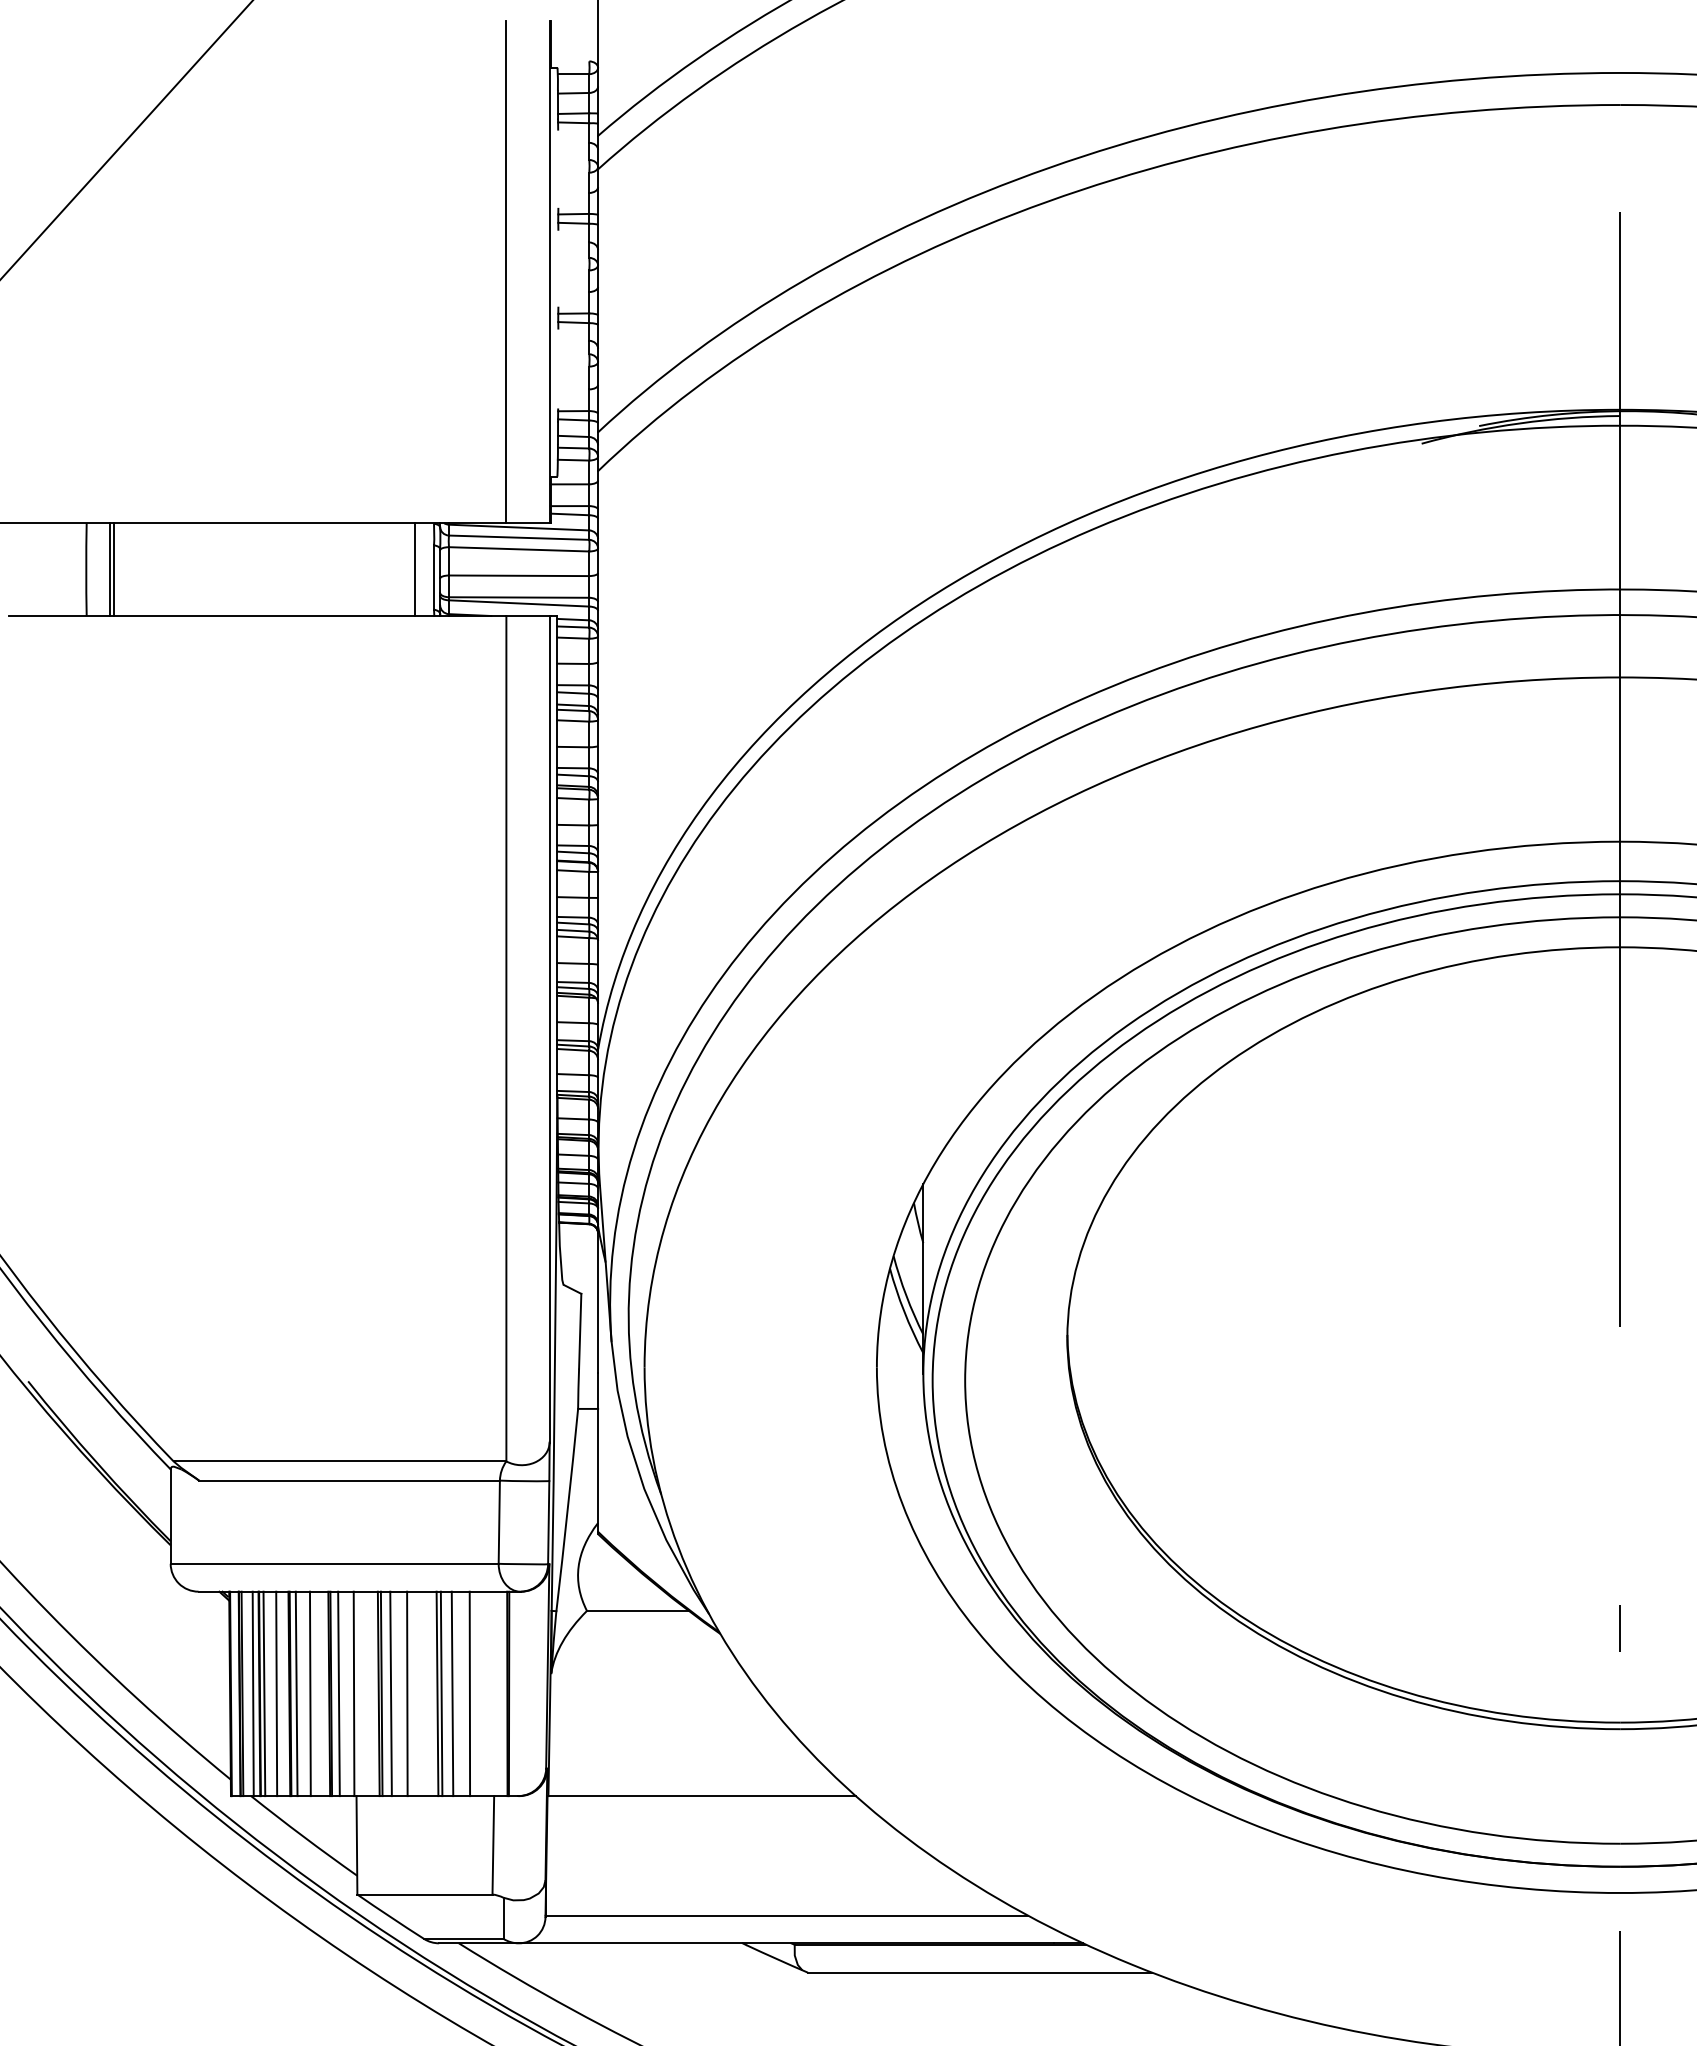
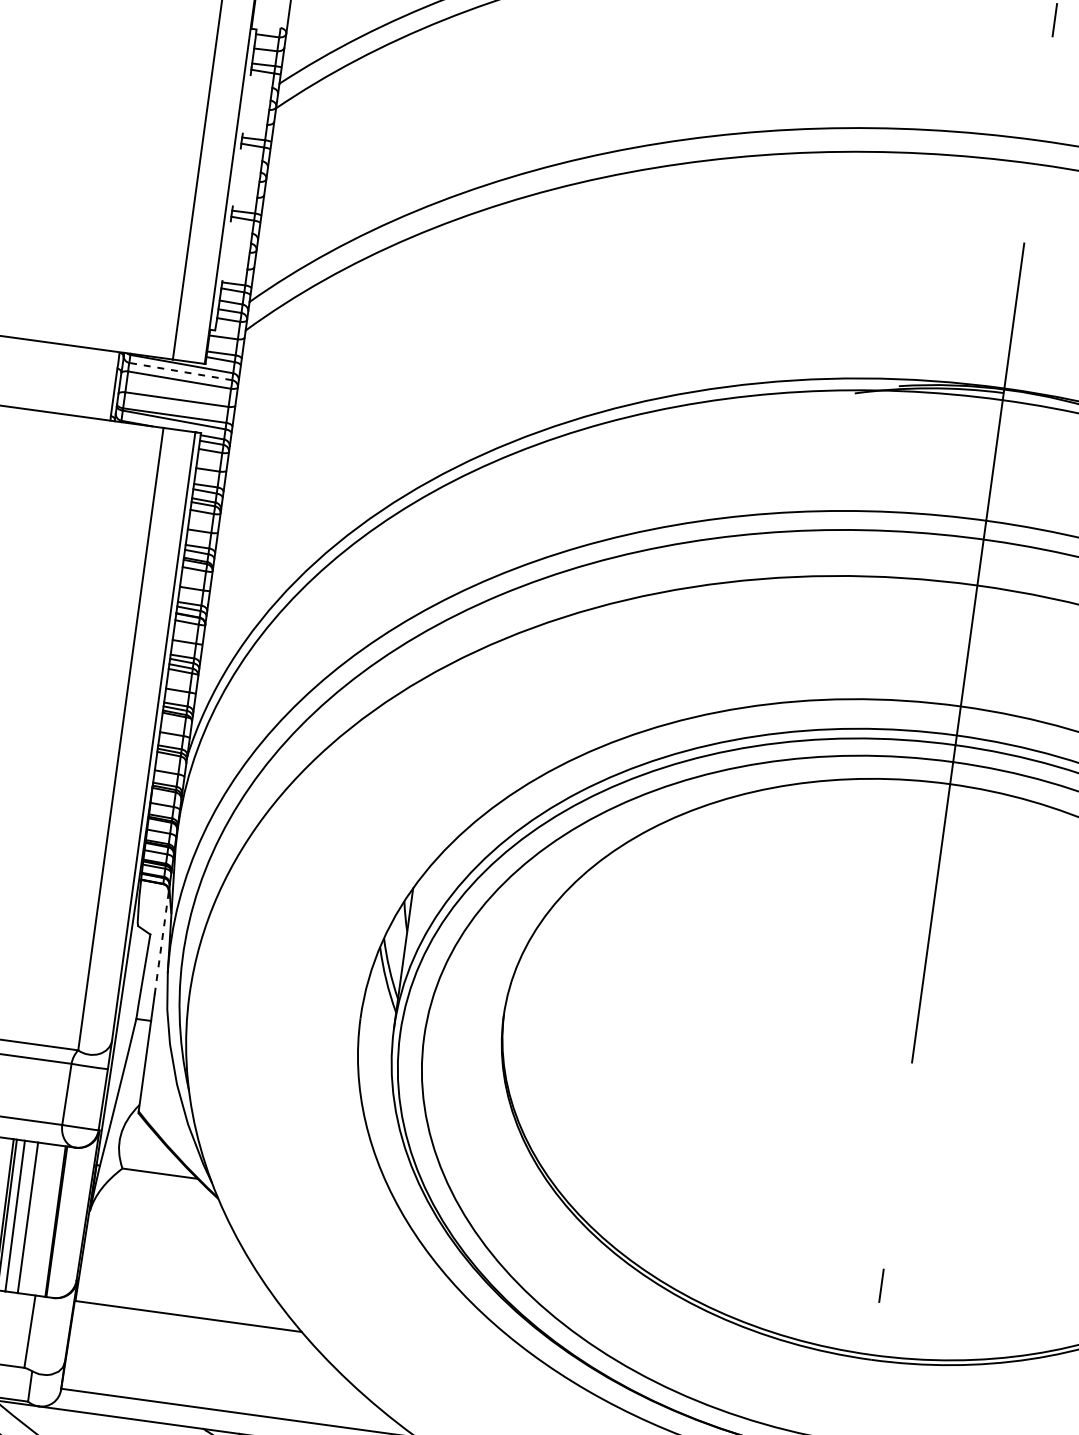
line: (518, 537) -> (180, 371), solid -> dashed
line: (415, 569) -> (101, 384), removed
line: (598, 1299) -> (162, 940), solid -> dashed

